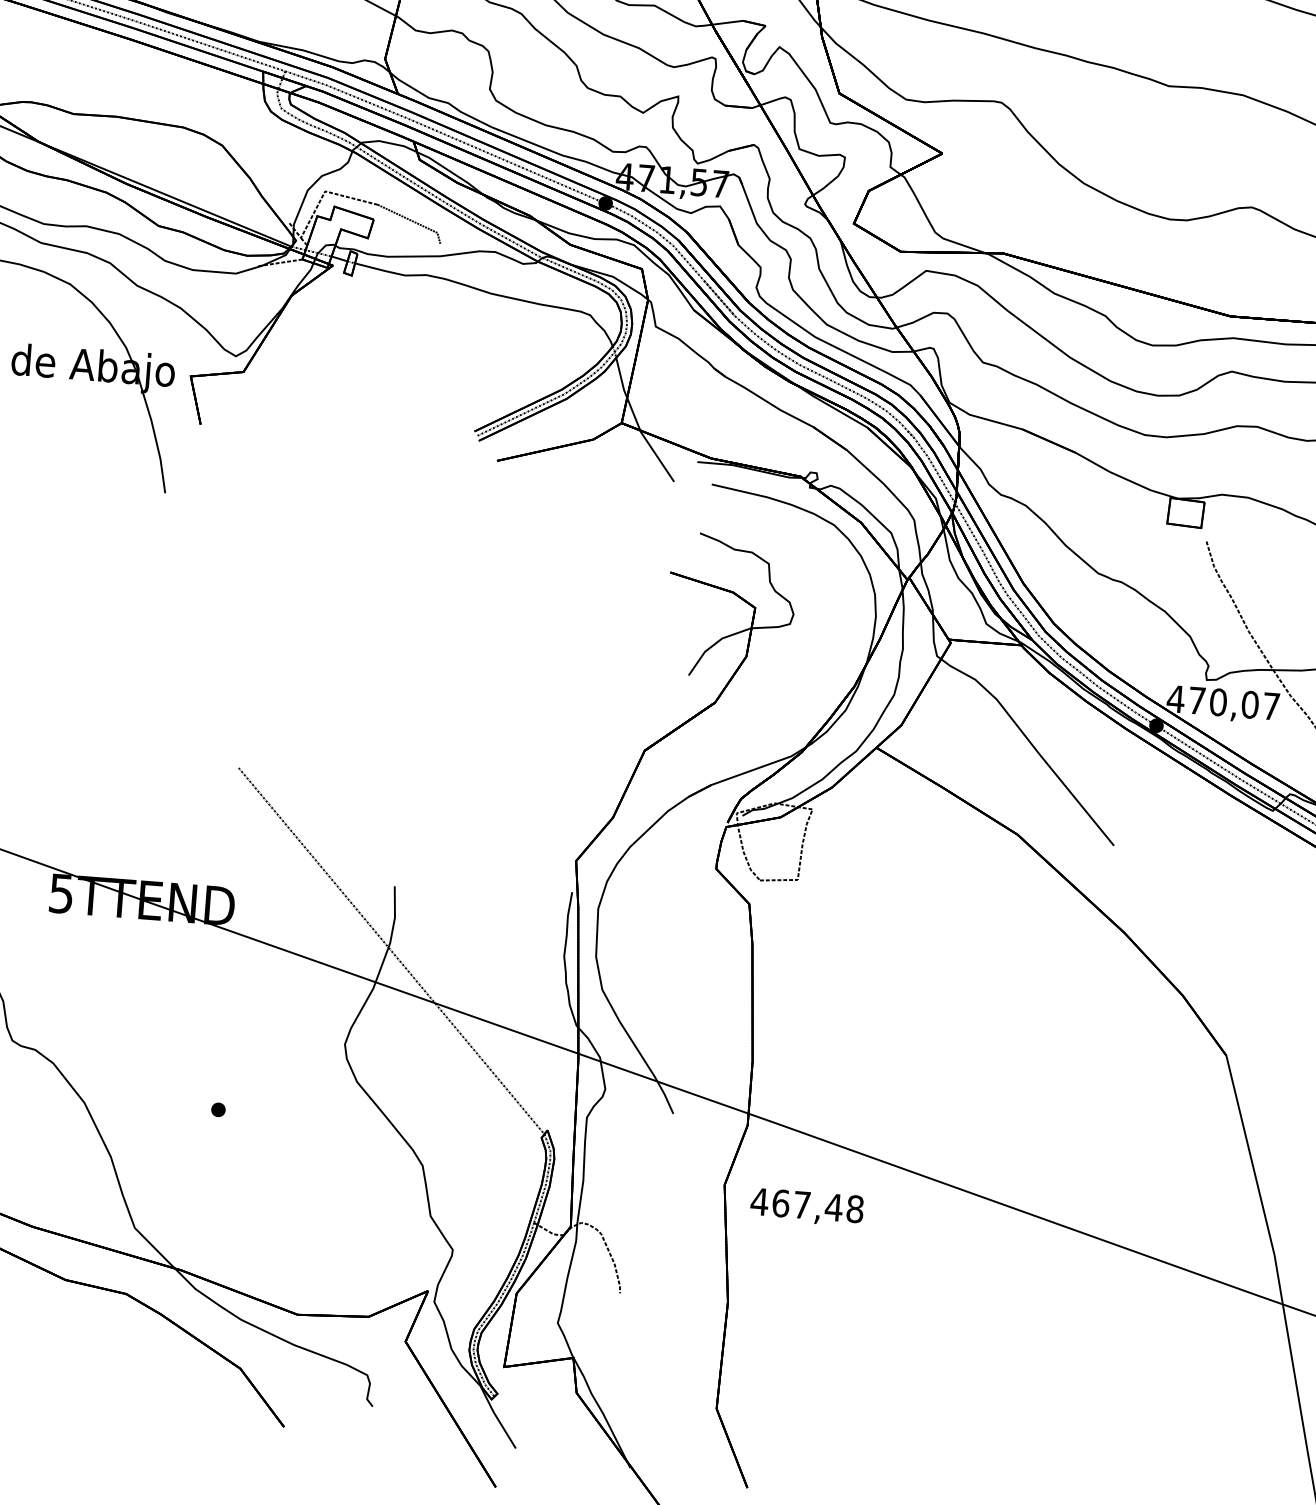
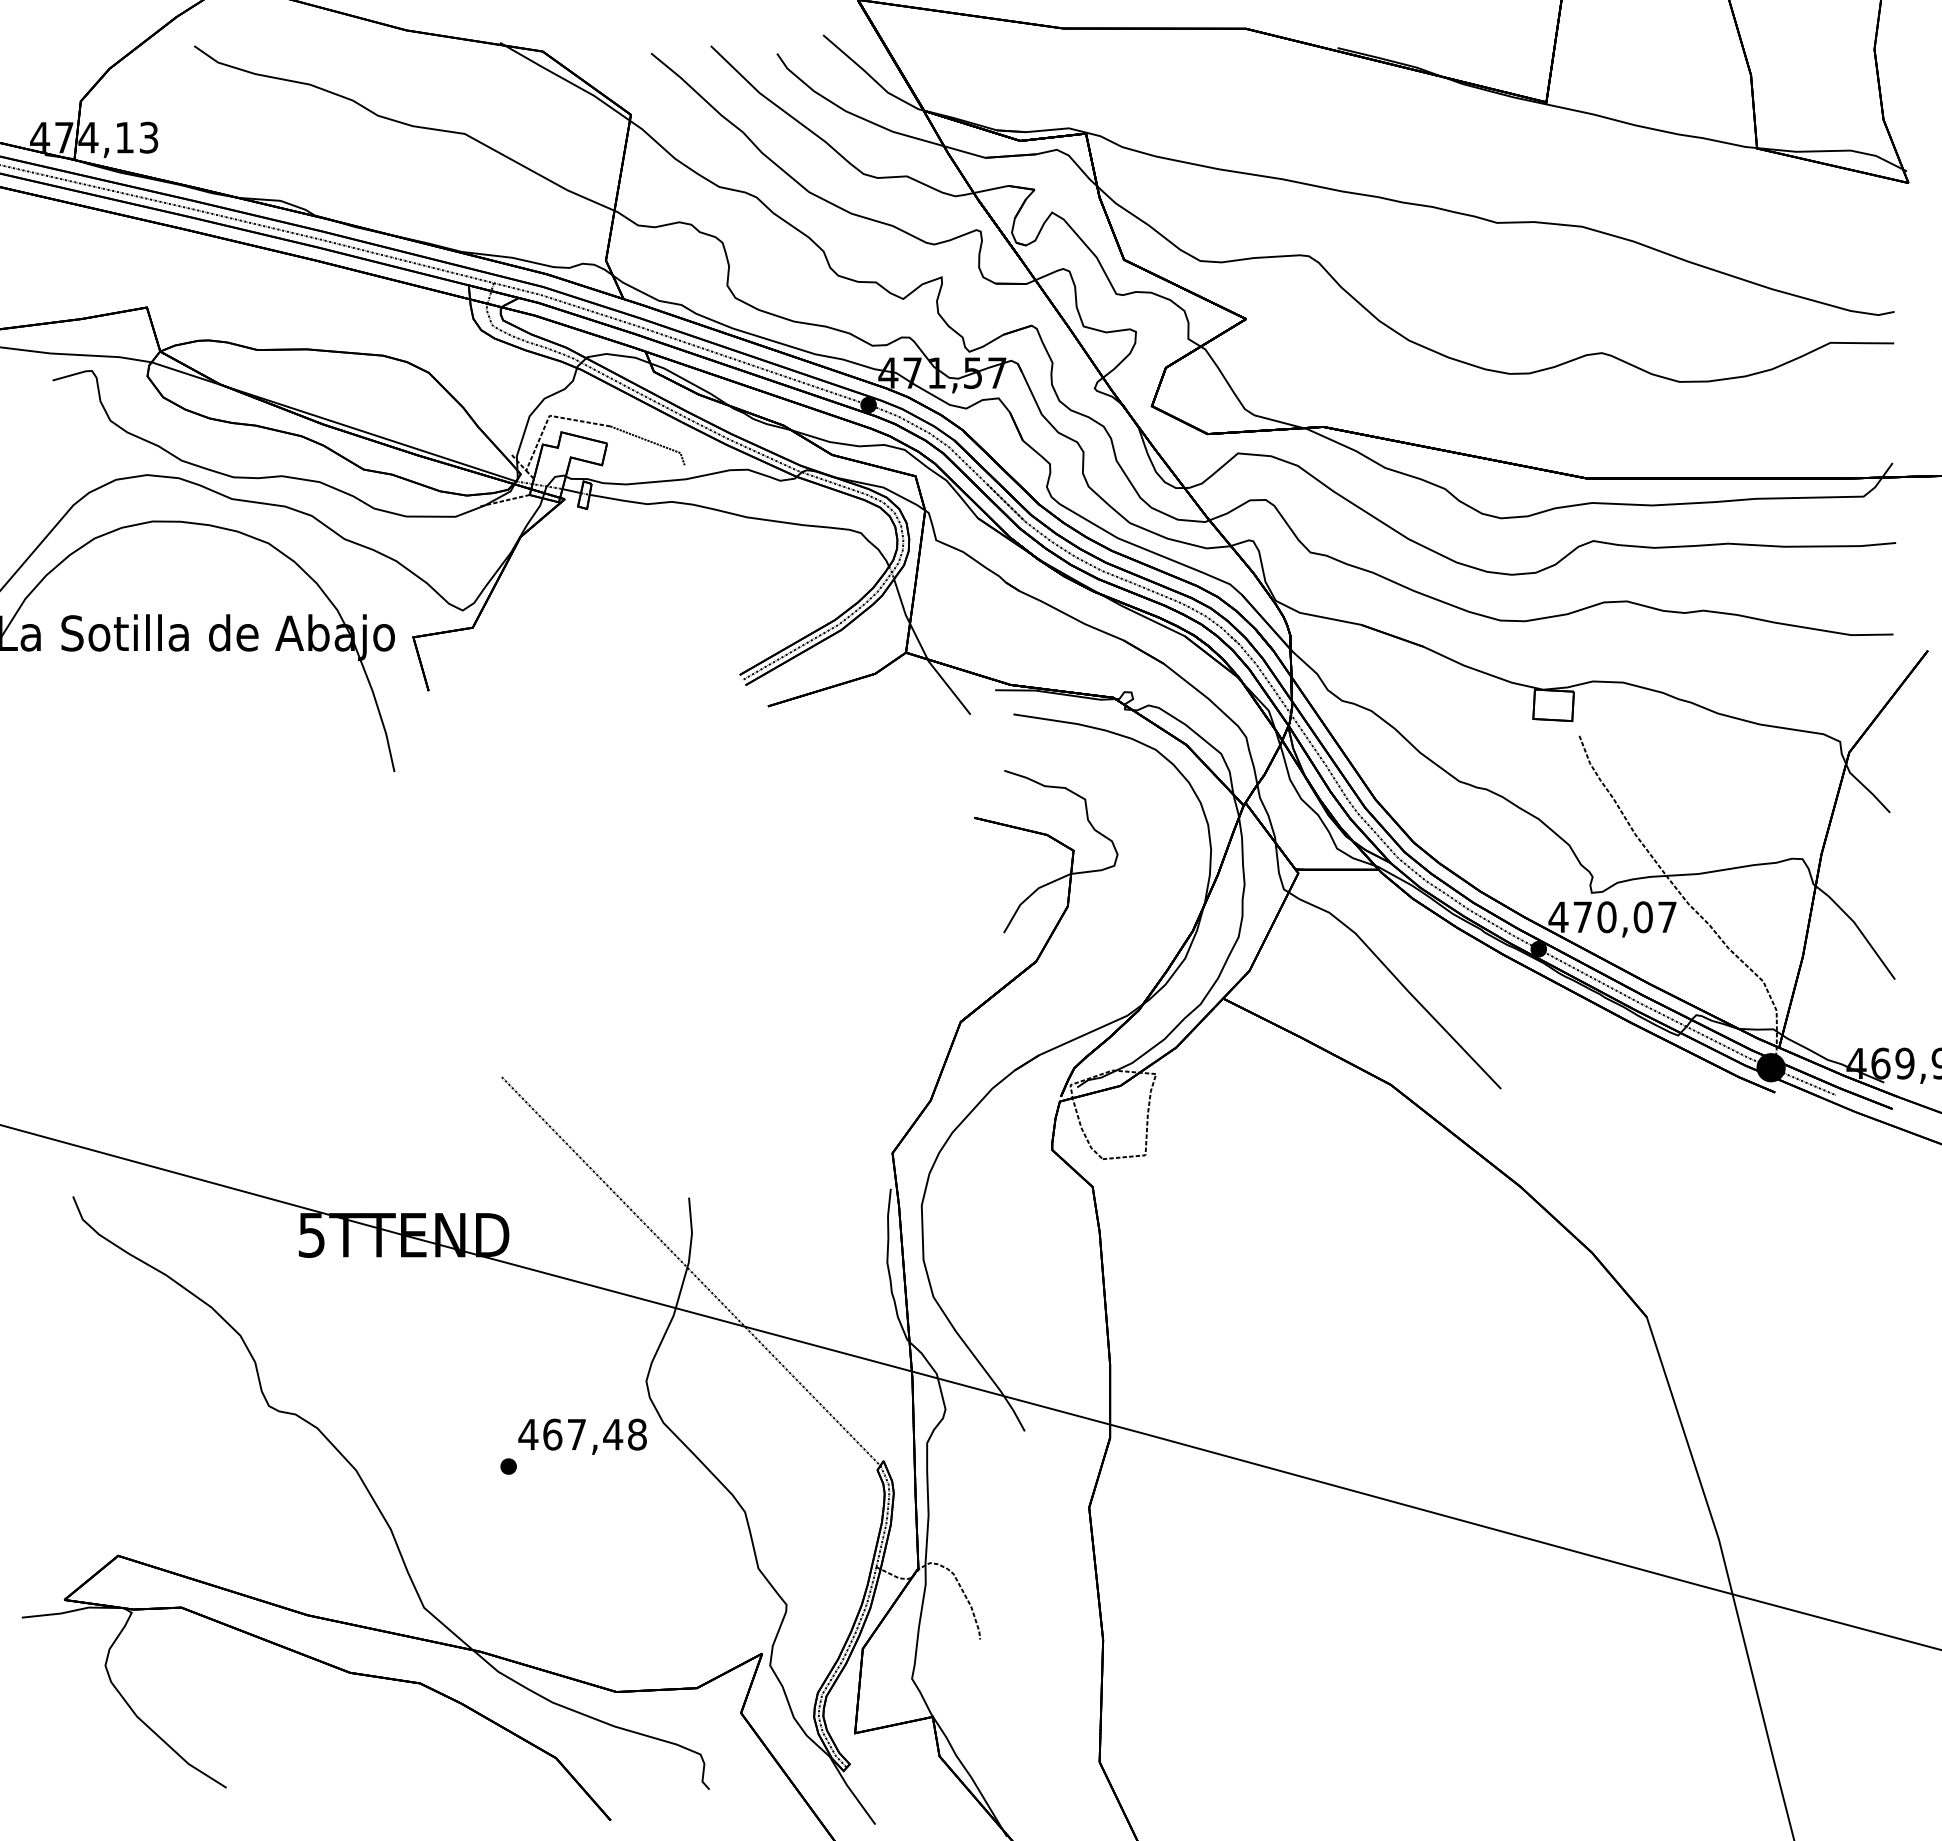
text: (807, 1207) -> (582, 1436), moved

